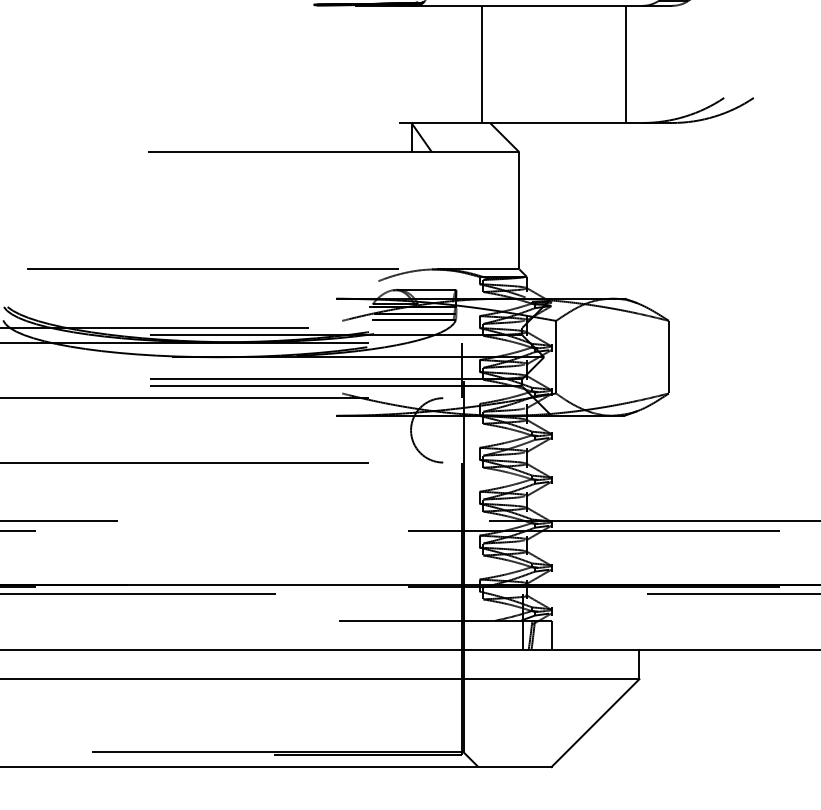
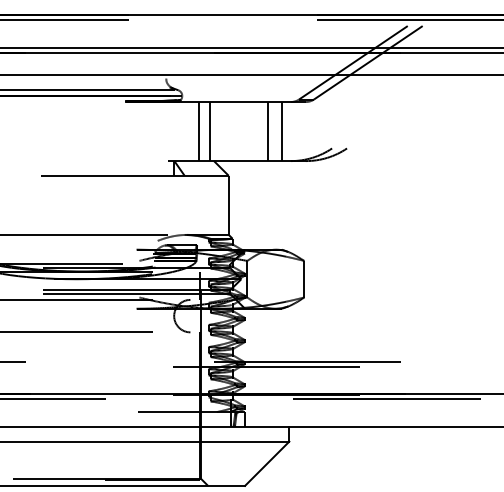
line: (459, 64) -> (198, 131), added
line: (596, 64) -> (267, 131), added

